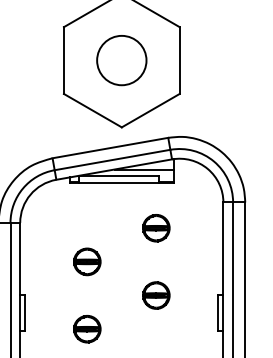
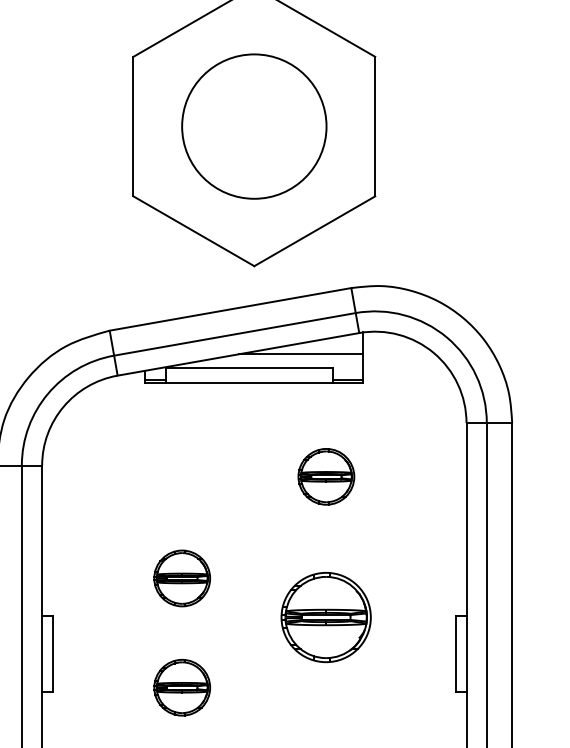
circle: (121, 60) -> (253, 126), size x1.4
part: (87, 261) -> (182, 577), moved
part: (156, 295) -> (326, 617), size x1.6

